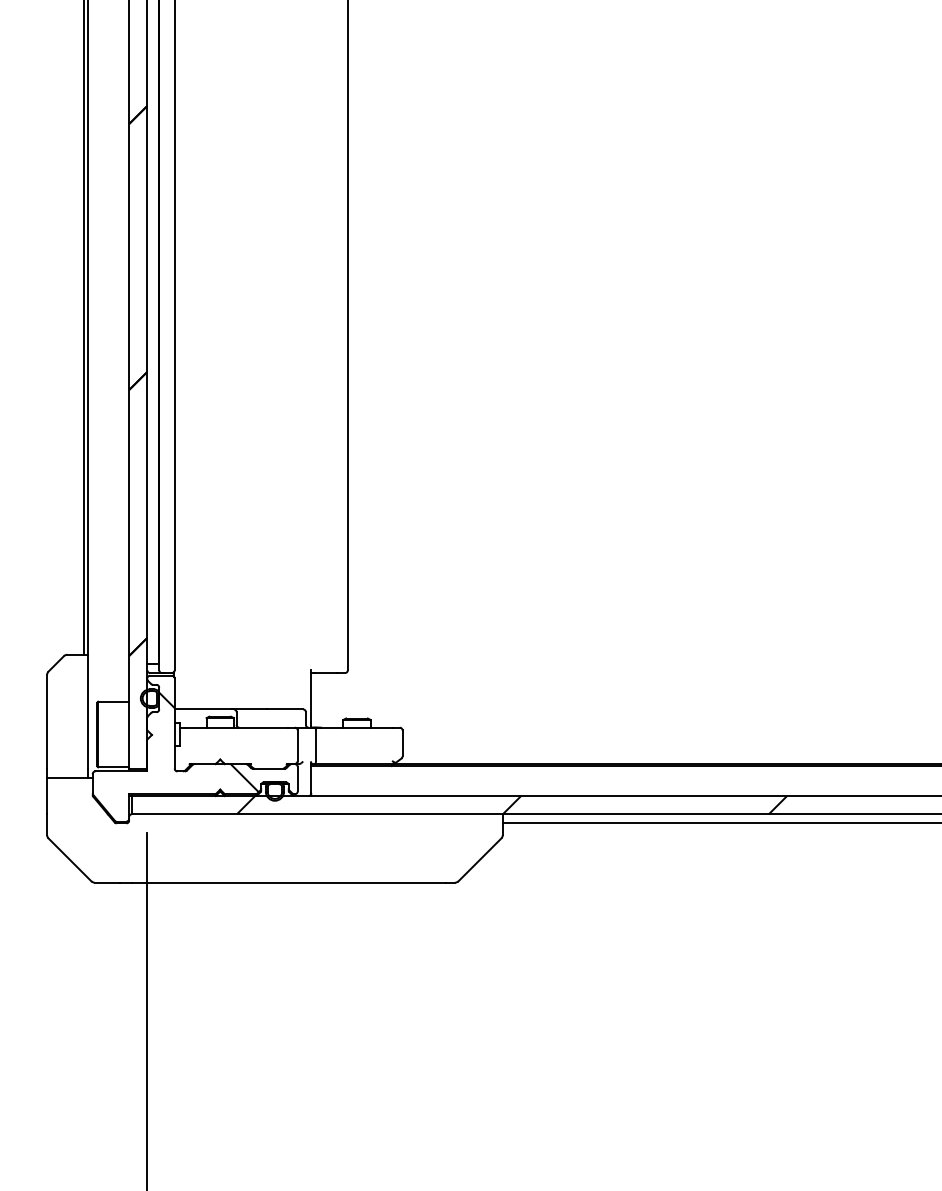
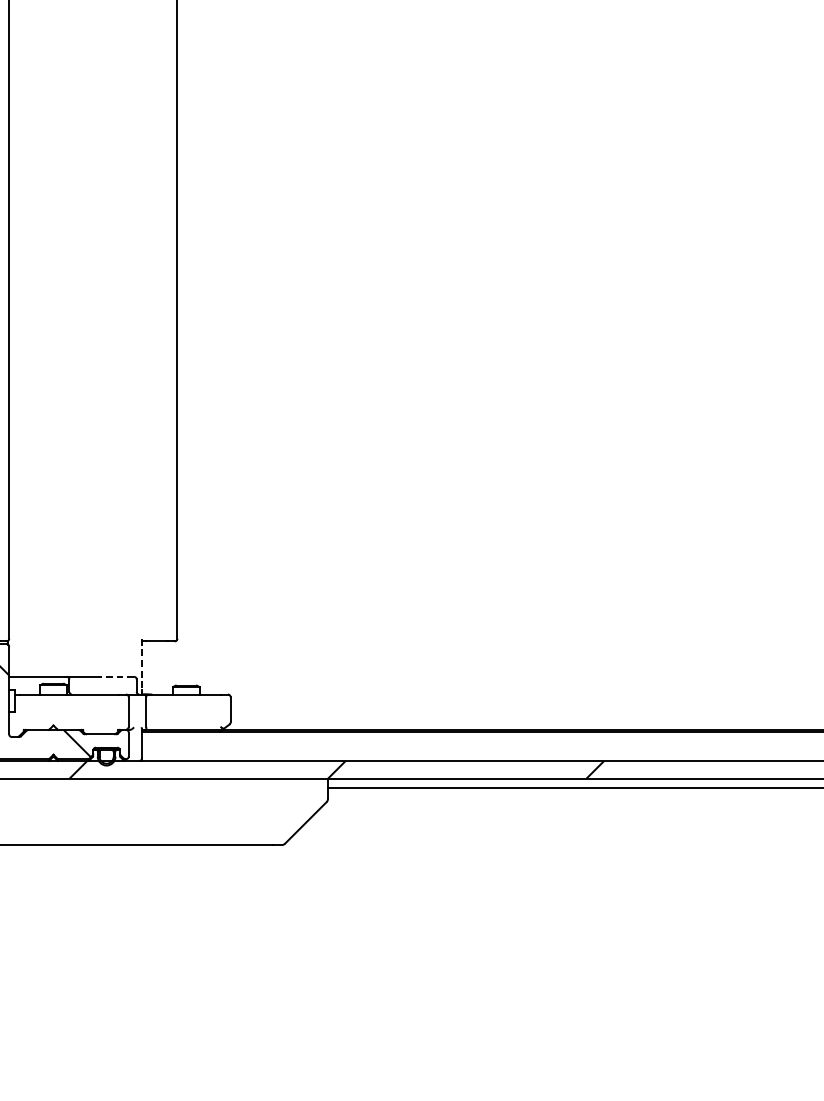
line: (311, 697) -> (142, 665), solid -> dashed
line: (285, 709) -> (116, 676), solid -> dashed

